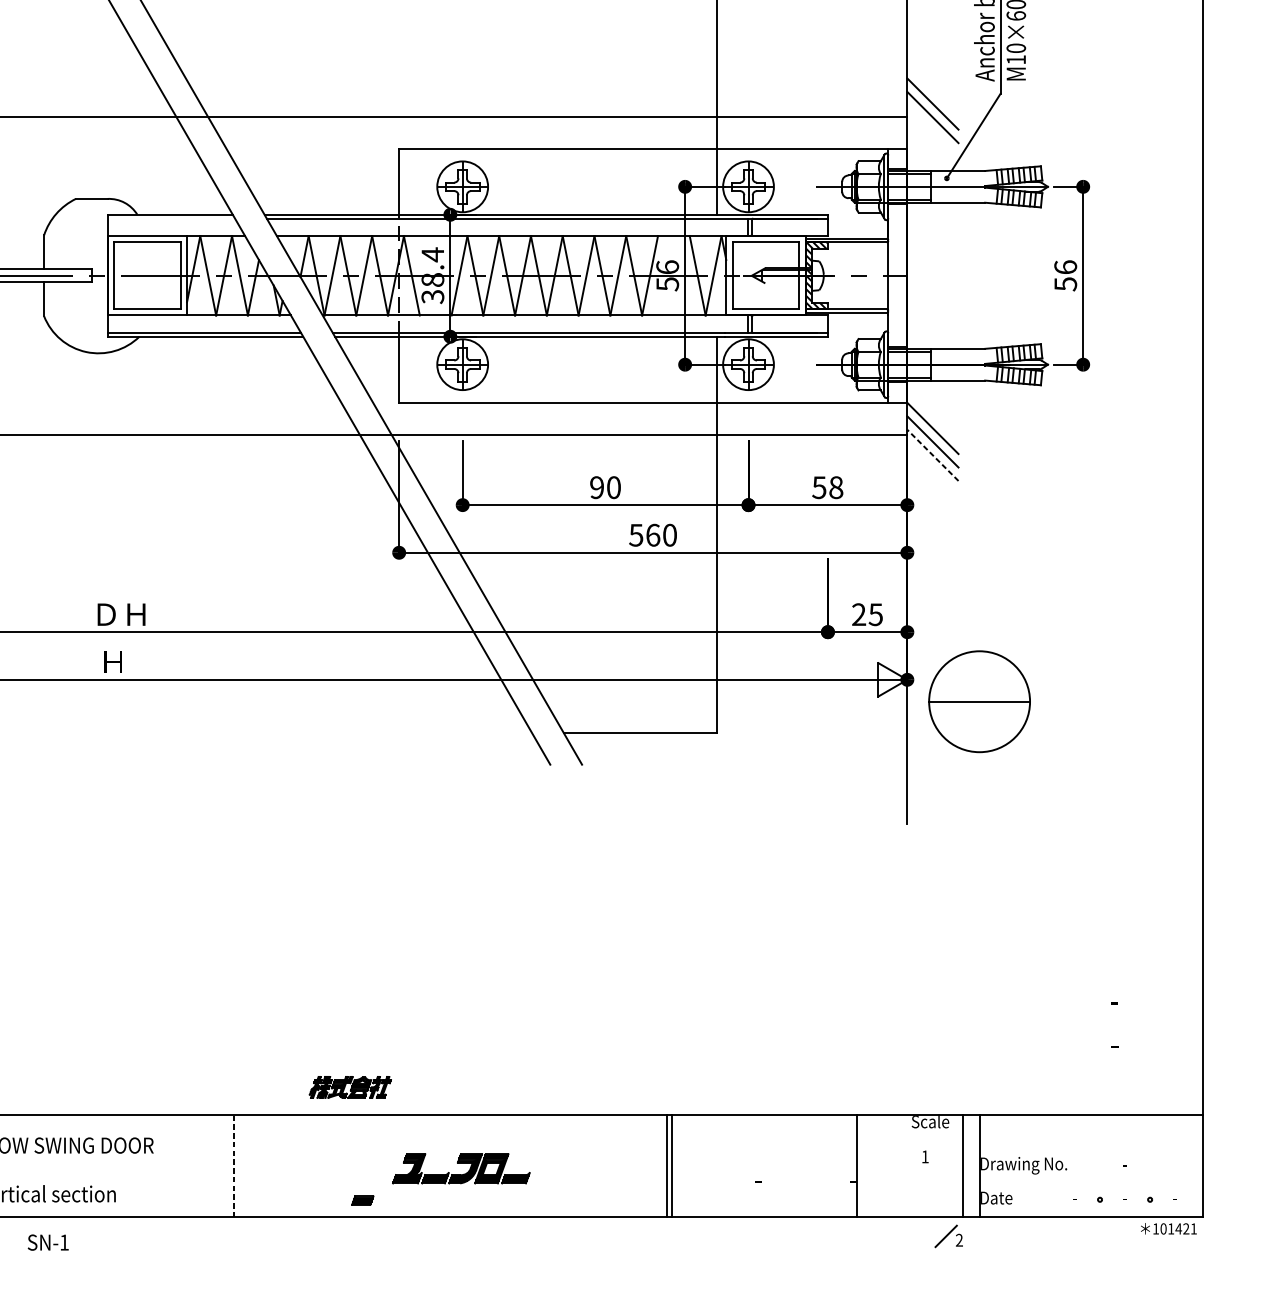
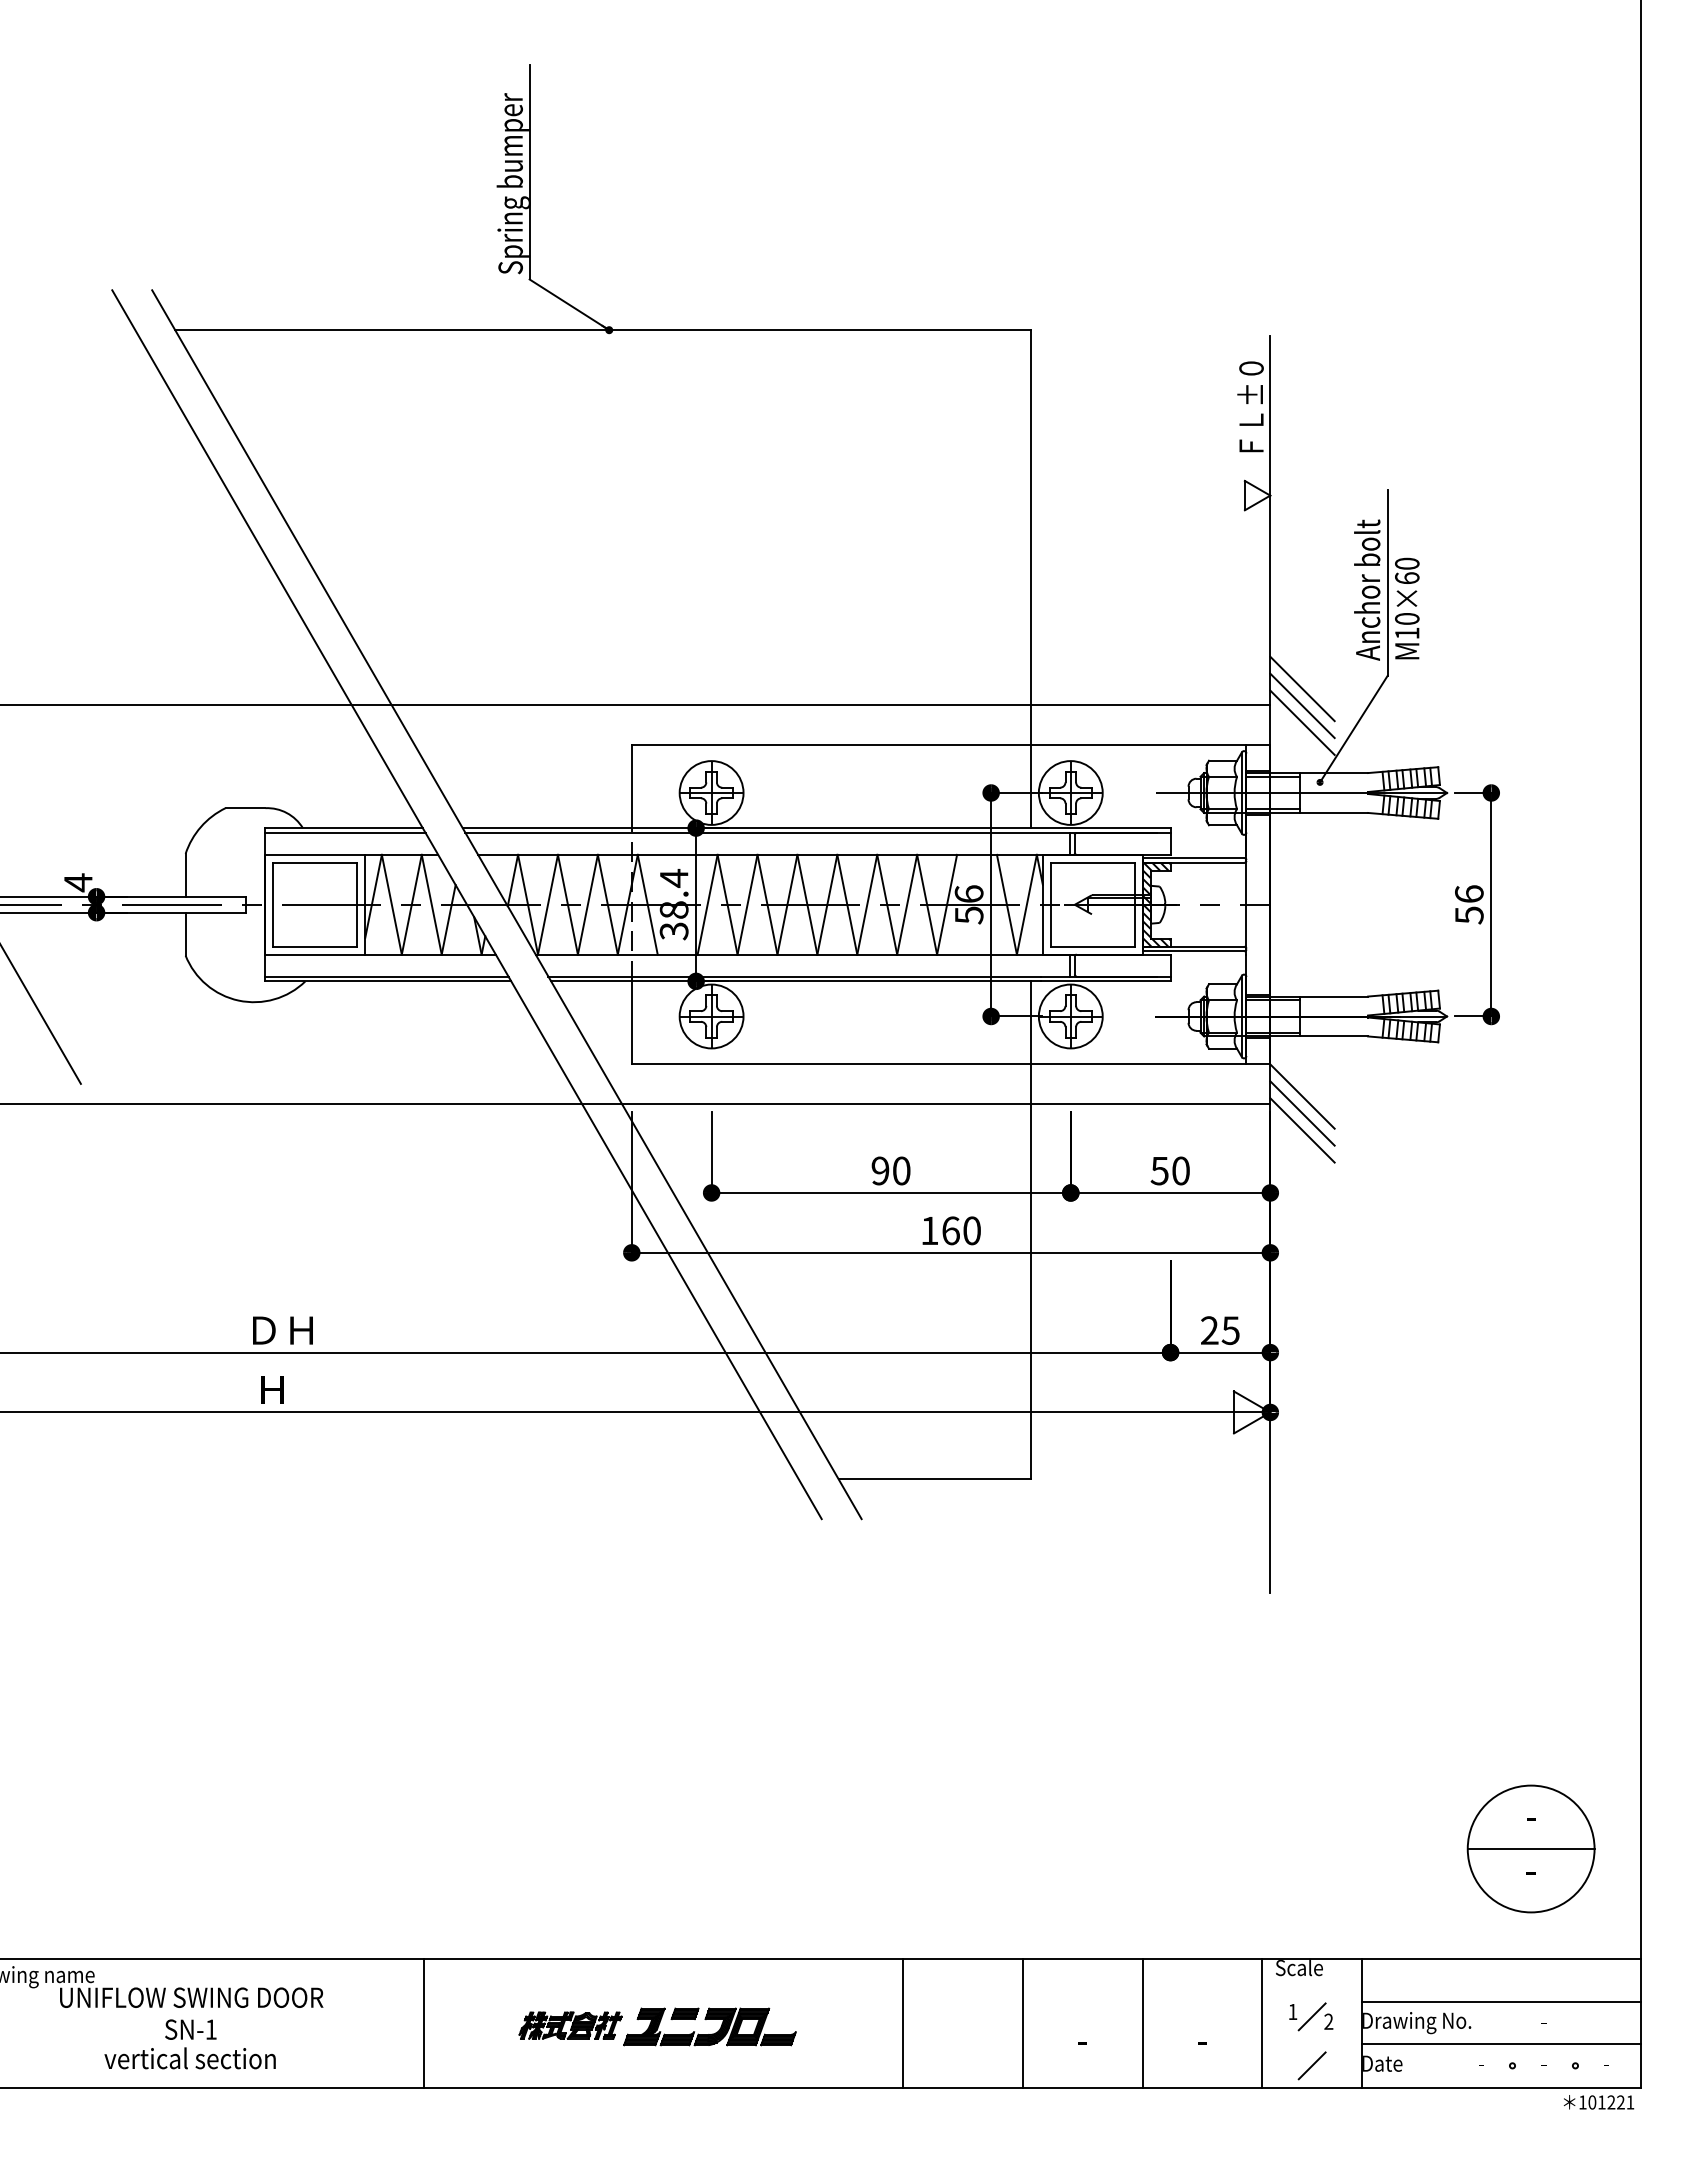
line: (932, 130) -> (1302, 722), added
line: (171, 218) -> (345, 832), added
line: (932, 455) -> (1302, 1130), dashed -> solid
text: (835, 488) -> (1180, 1171), 58 -> 50
text: (636, 535) -> (929, 1231), 560 -> 160
part: (979, 701) -> (1530, 1848), moved
part: (350, 1087) -> (570, 2025), moved
line: (1091, 1149) -> (1501, 2002), added
line: (234, 1166) -> (424, 2023), dashed -> solid
line: (667, 1166) -> (1022, 2023), moved
line: (672, 1166) -> (903, 2023), moved
line: (857, 1166) -> (1142, 2023), moved
line: (963, 1166) -> (1262, 2023), moved
line: (1091, 1182) -> (1501, 2043), added
line: (940, 1199) -> (1311, 2065), added
part: (362, 1200) -> (684, 2013), moved
text: (1178, 1228) -> (1611, 2102), 101421 -> 101221
part: (948, 1236) -> (1315, 2016), moved
text: (47, 1242) -> (190, 2029), moved

